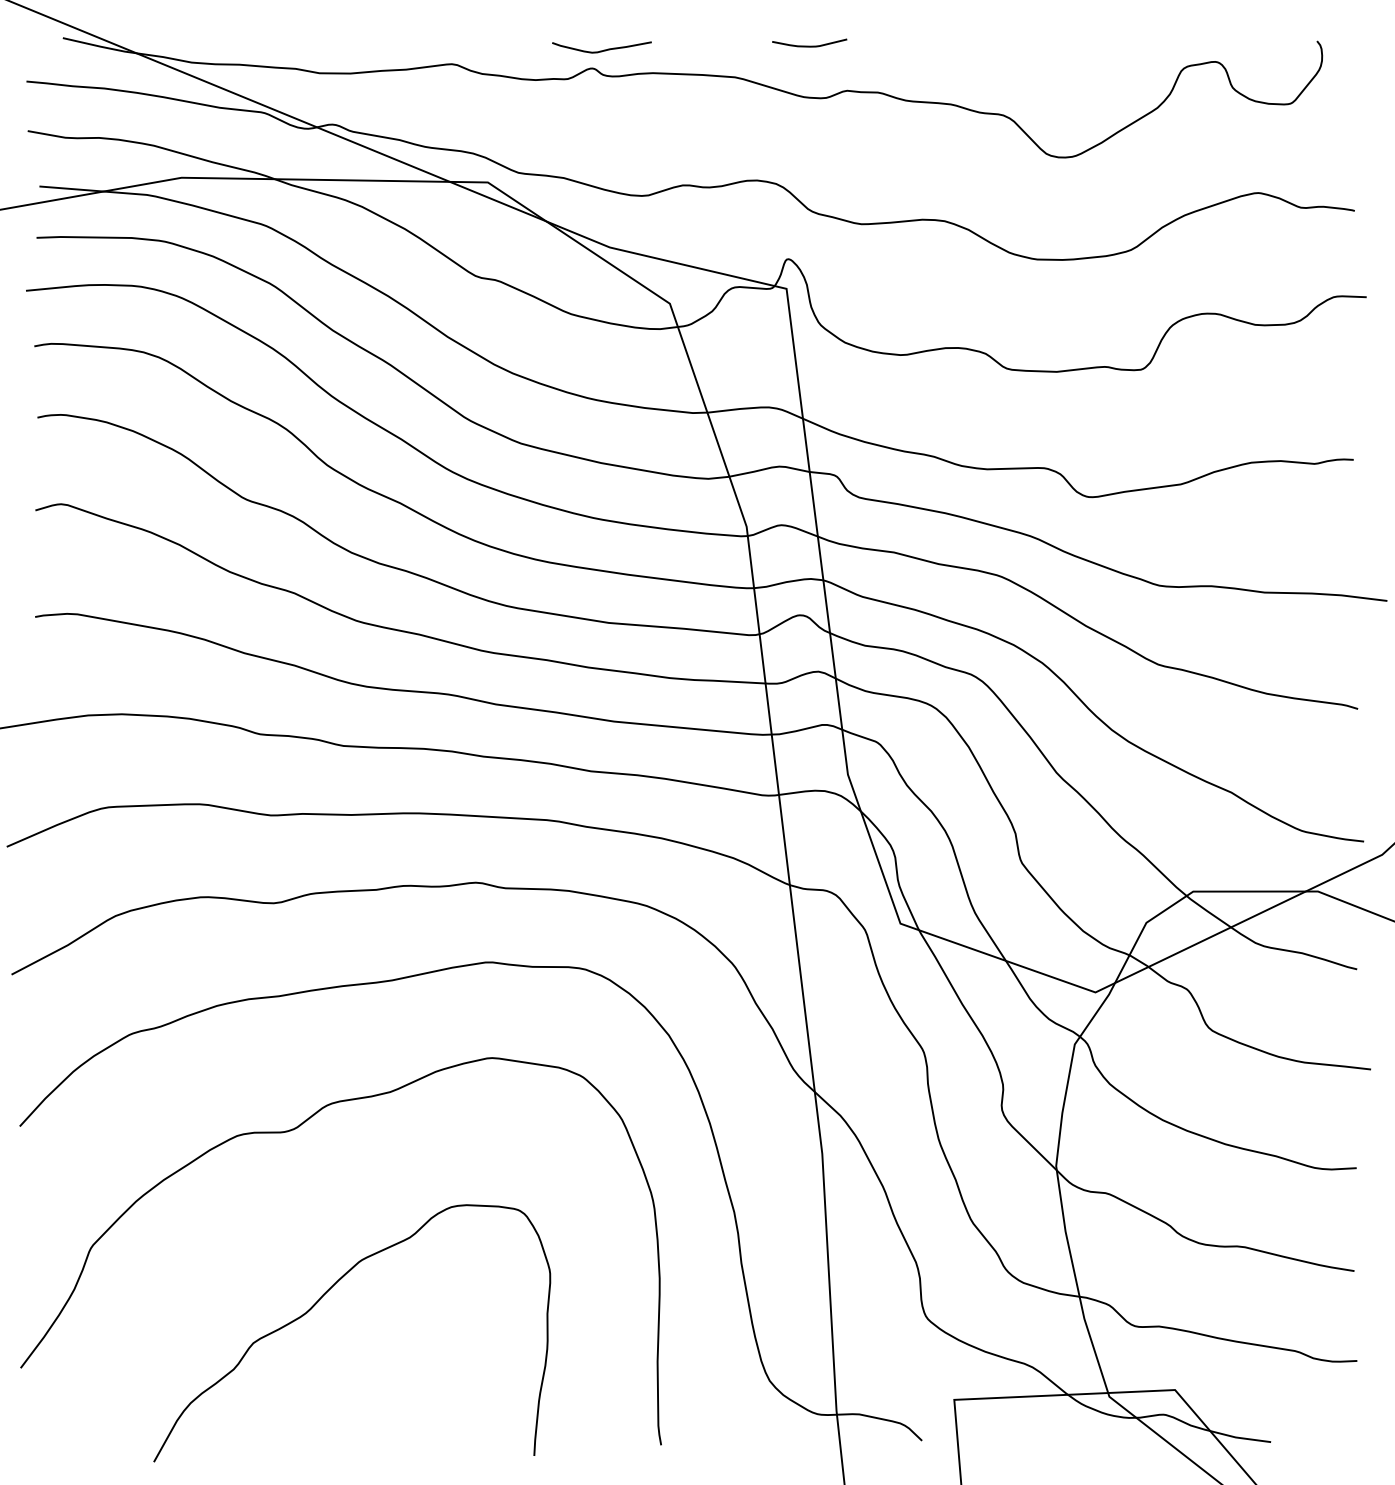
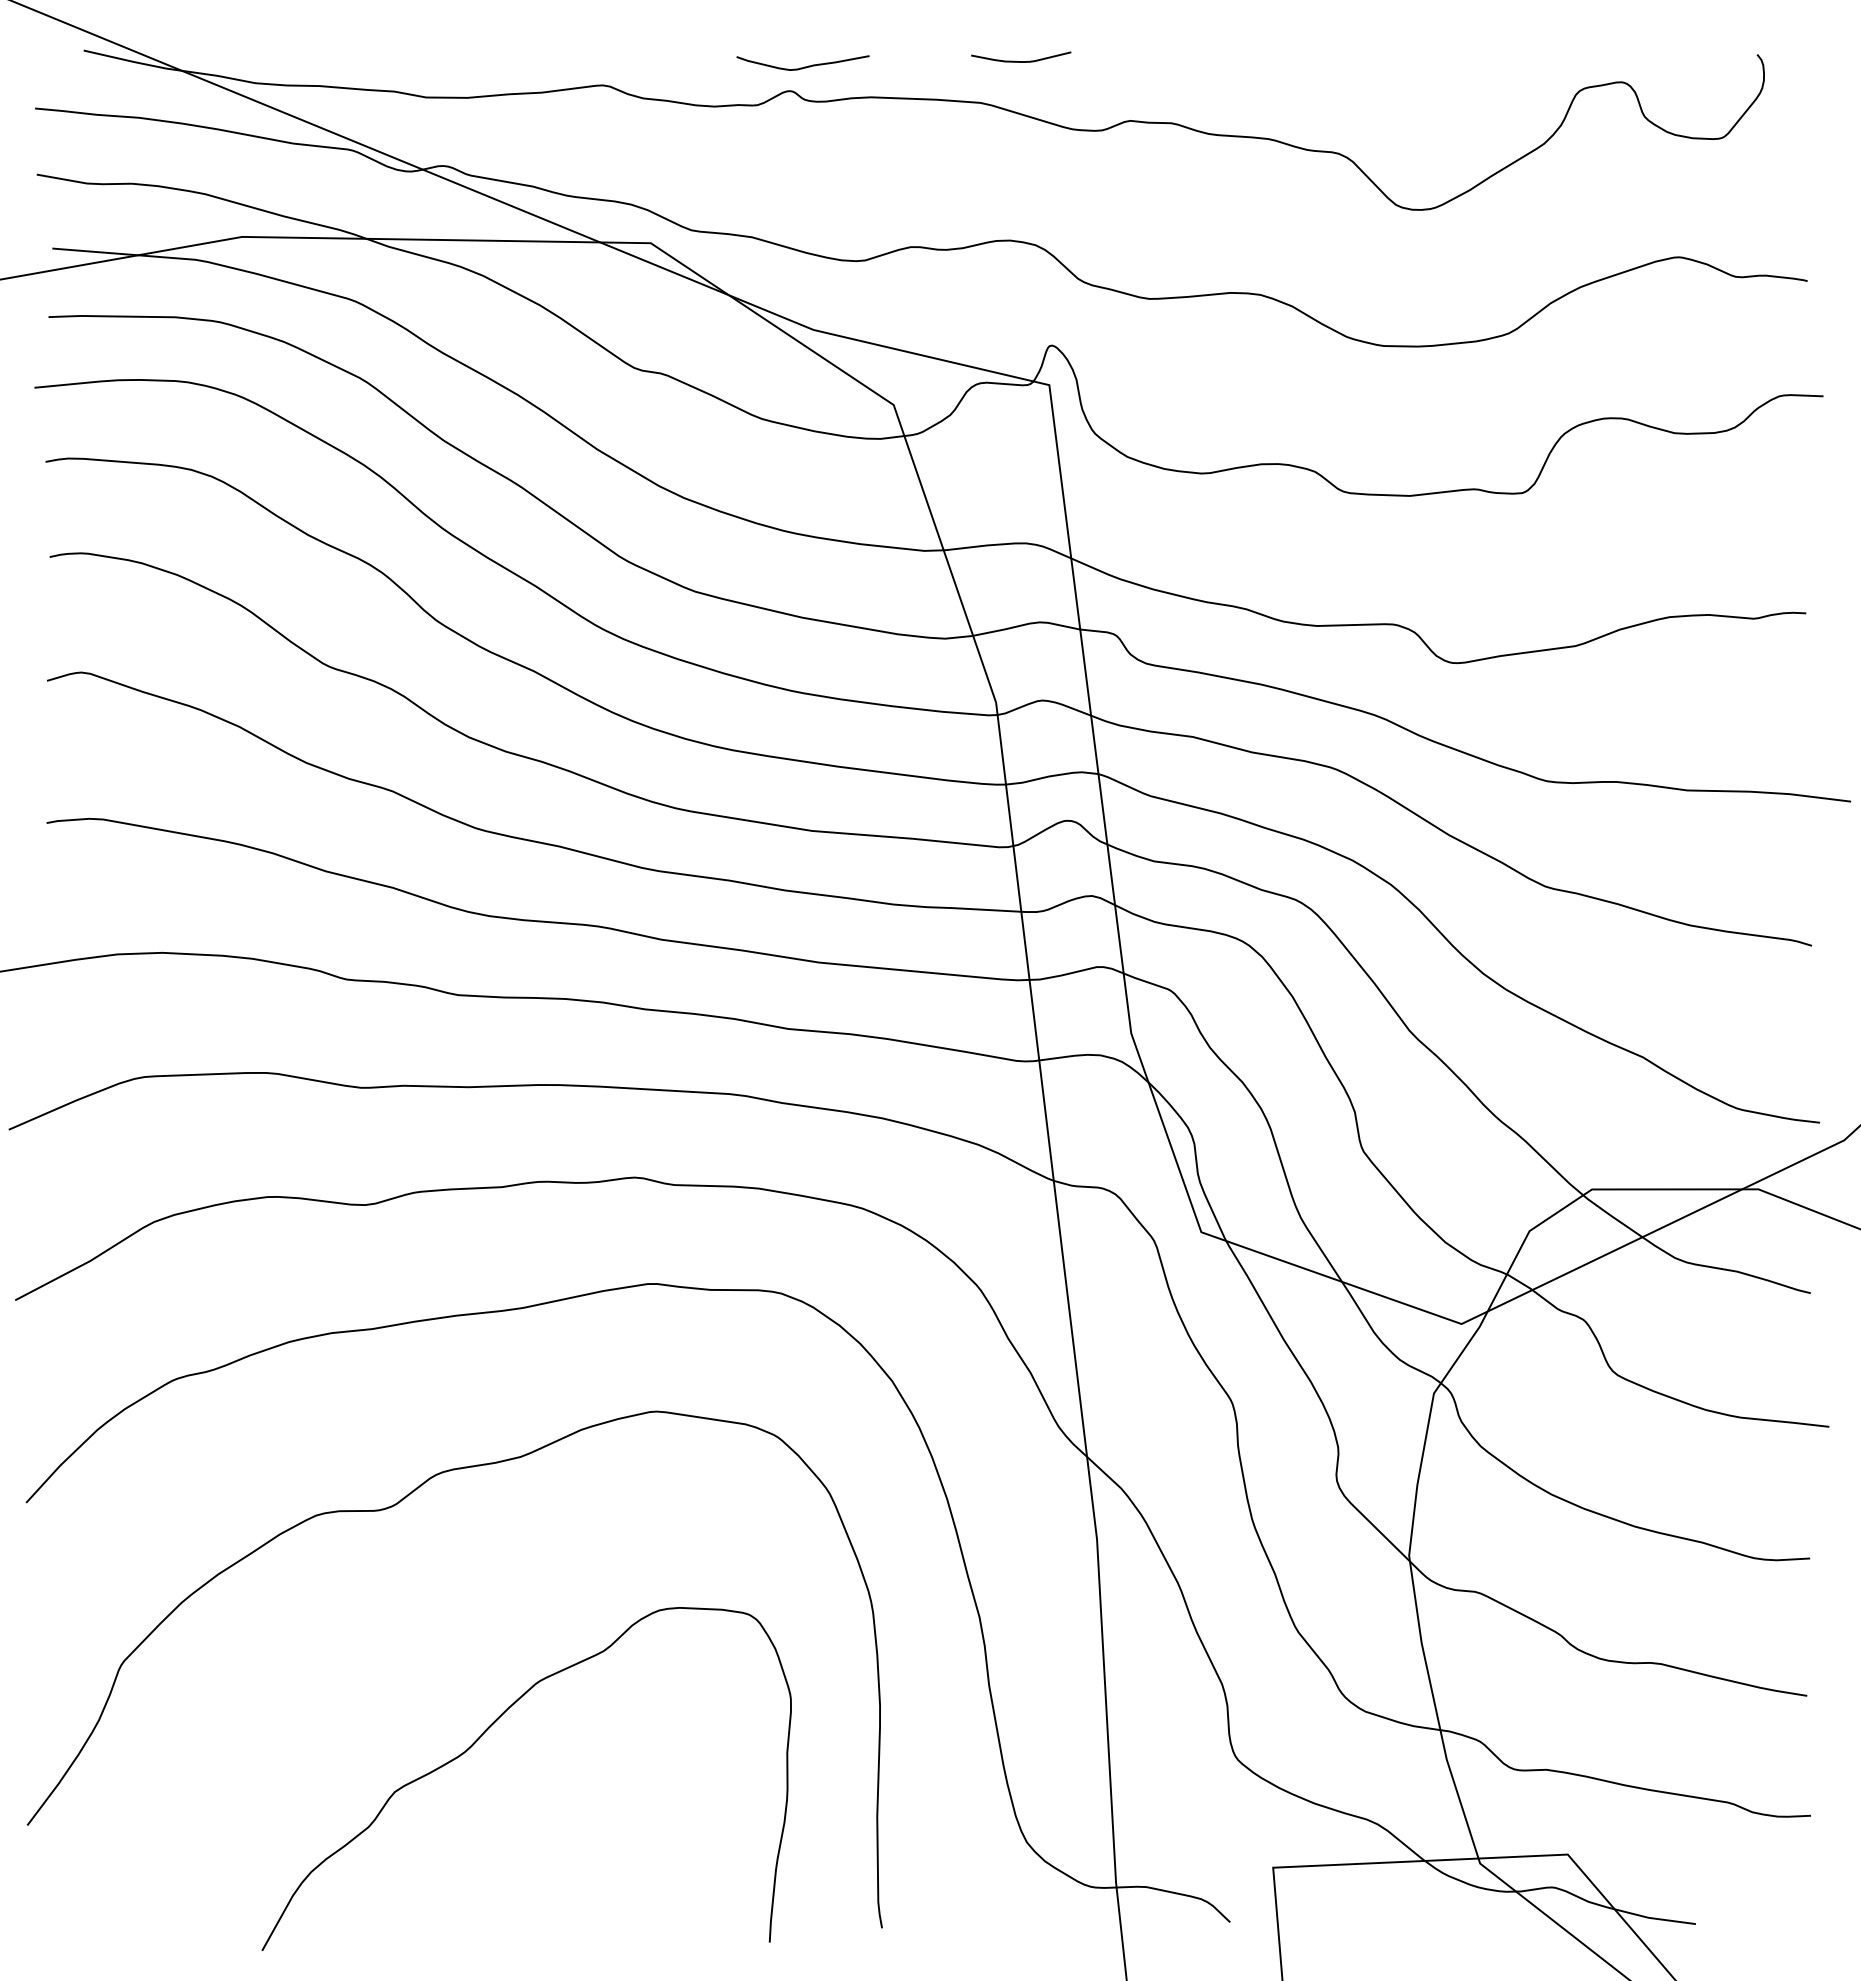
curve: (809, 46) -> (1021, 61), moved
curve: (317, 1303) -> (480, 1738), moved

